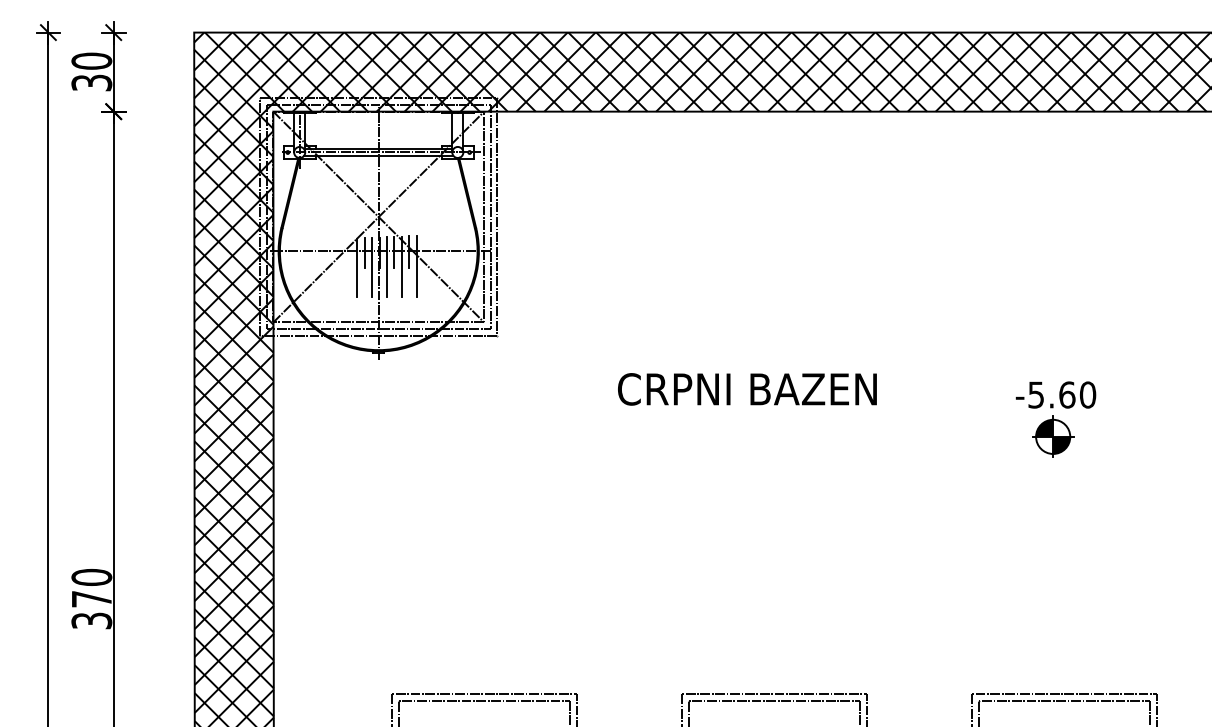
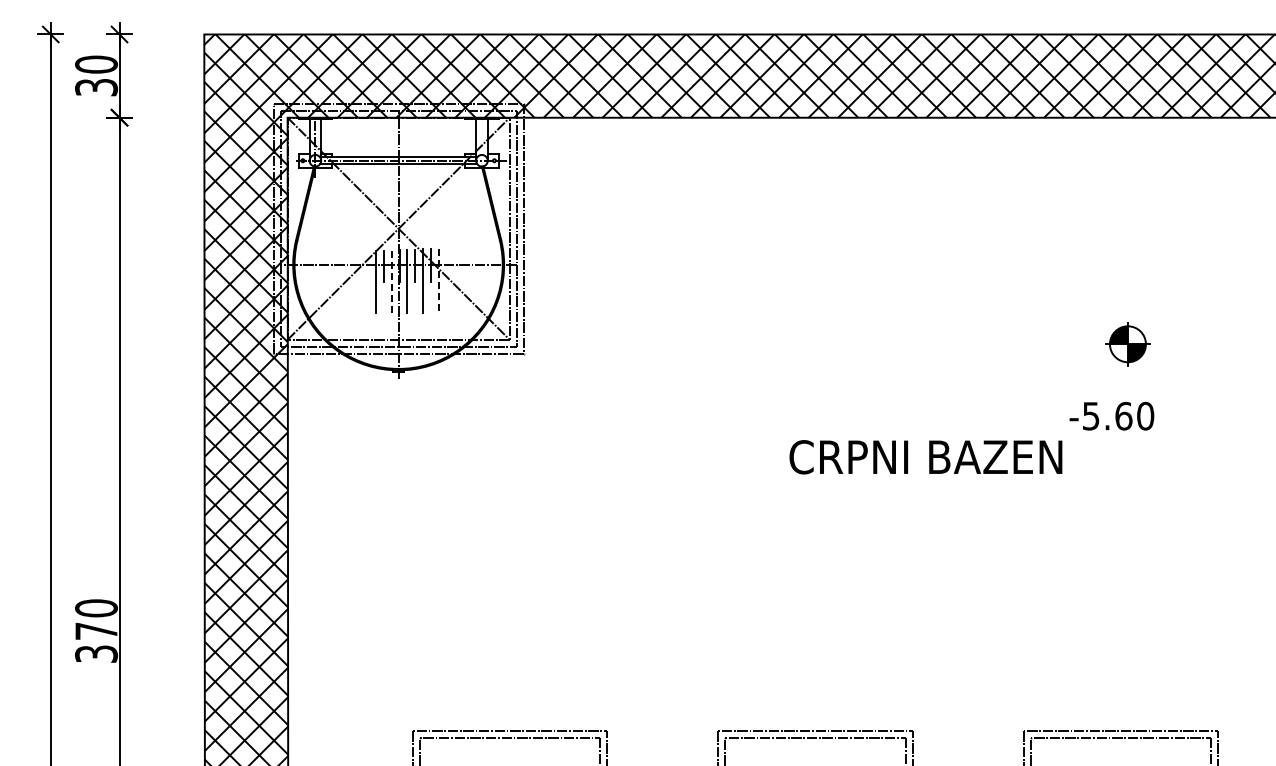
line: (416, 267) -> (438, 281), solid -> dashed
line: (371, 268) -> (391, 282), solid -> dashed
text: (747, 389) -> (925, 457), moved
part: (1052, 437) -> (1127, 344), moved

